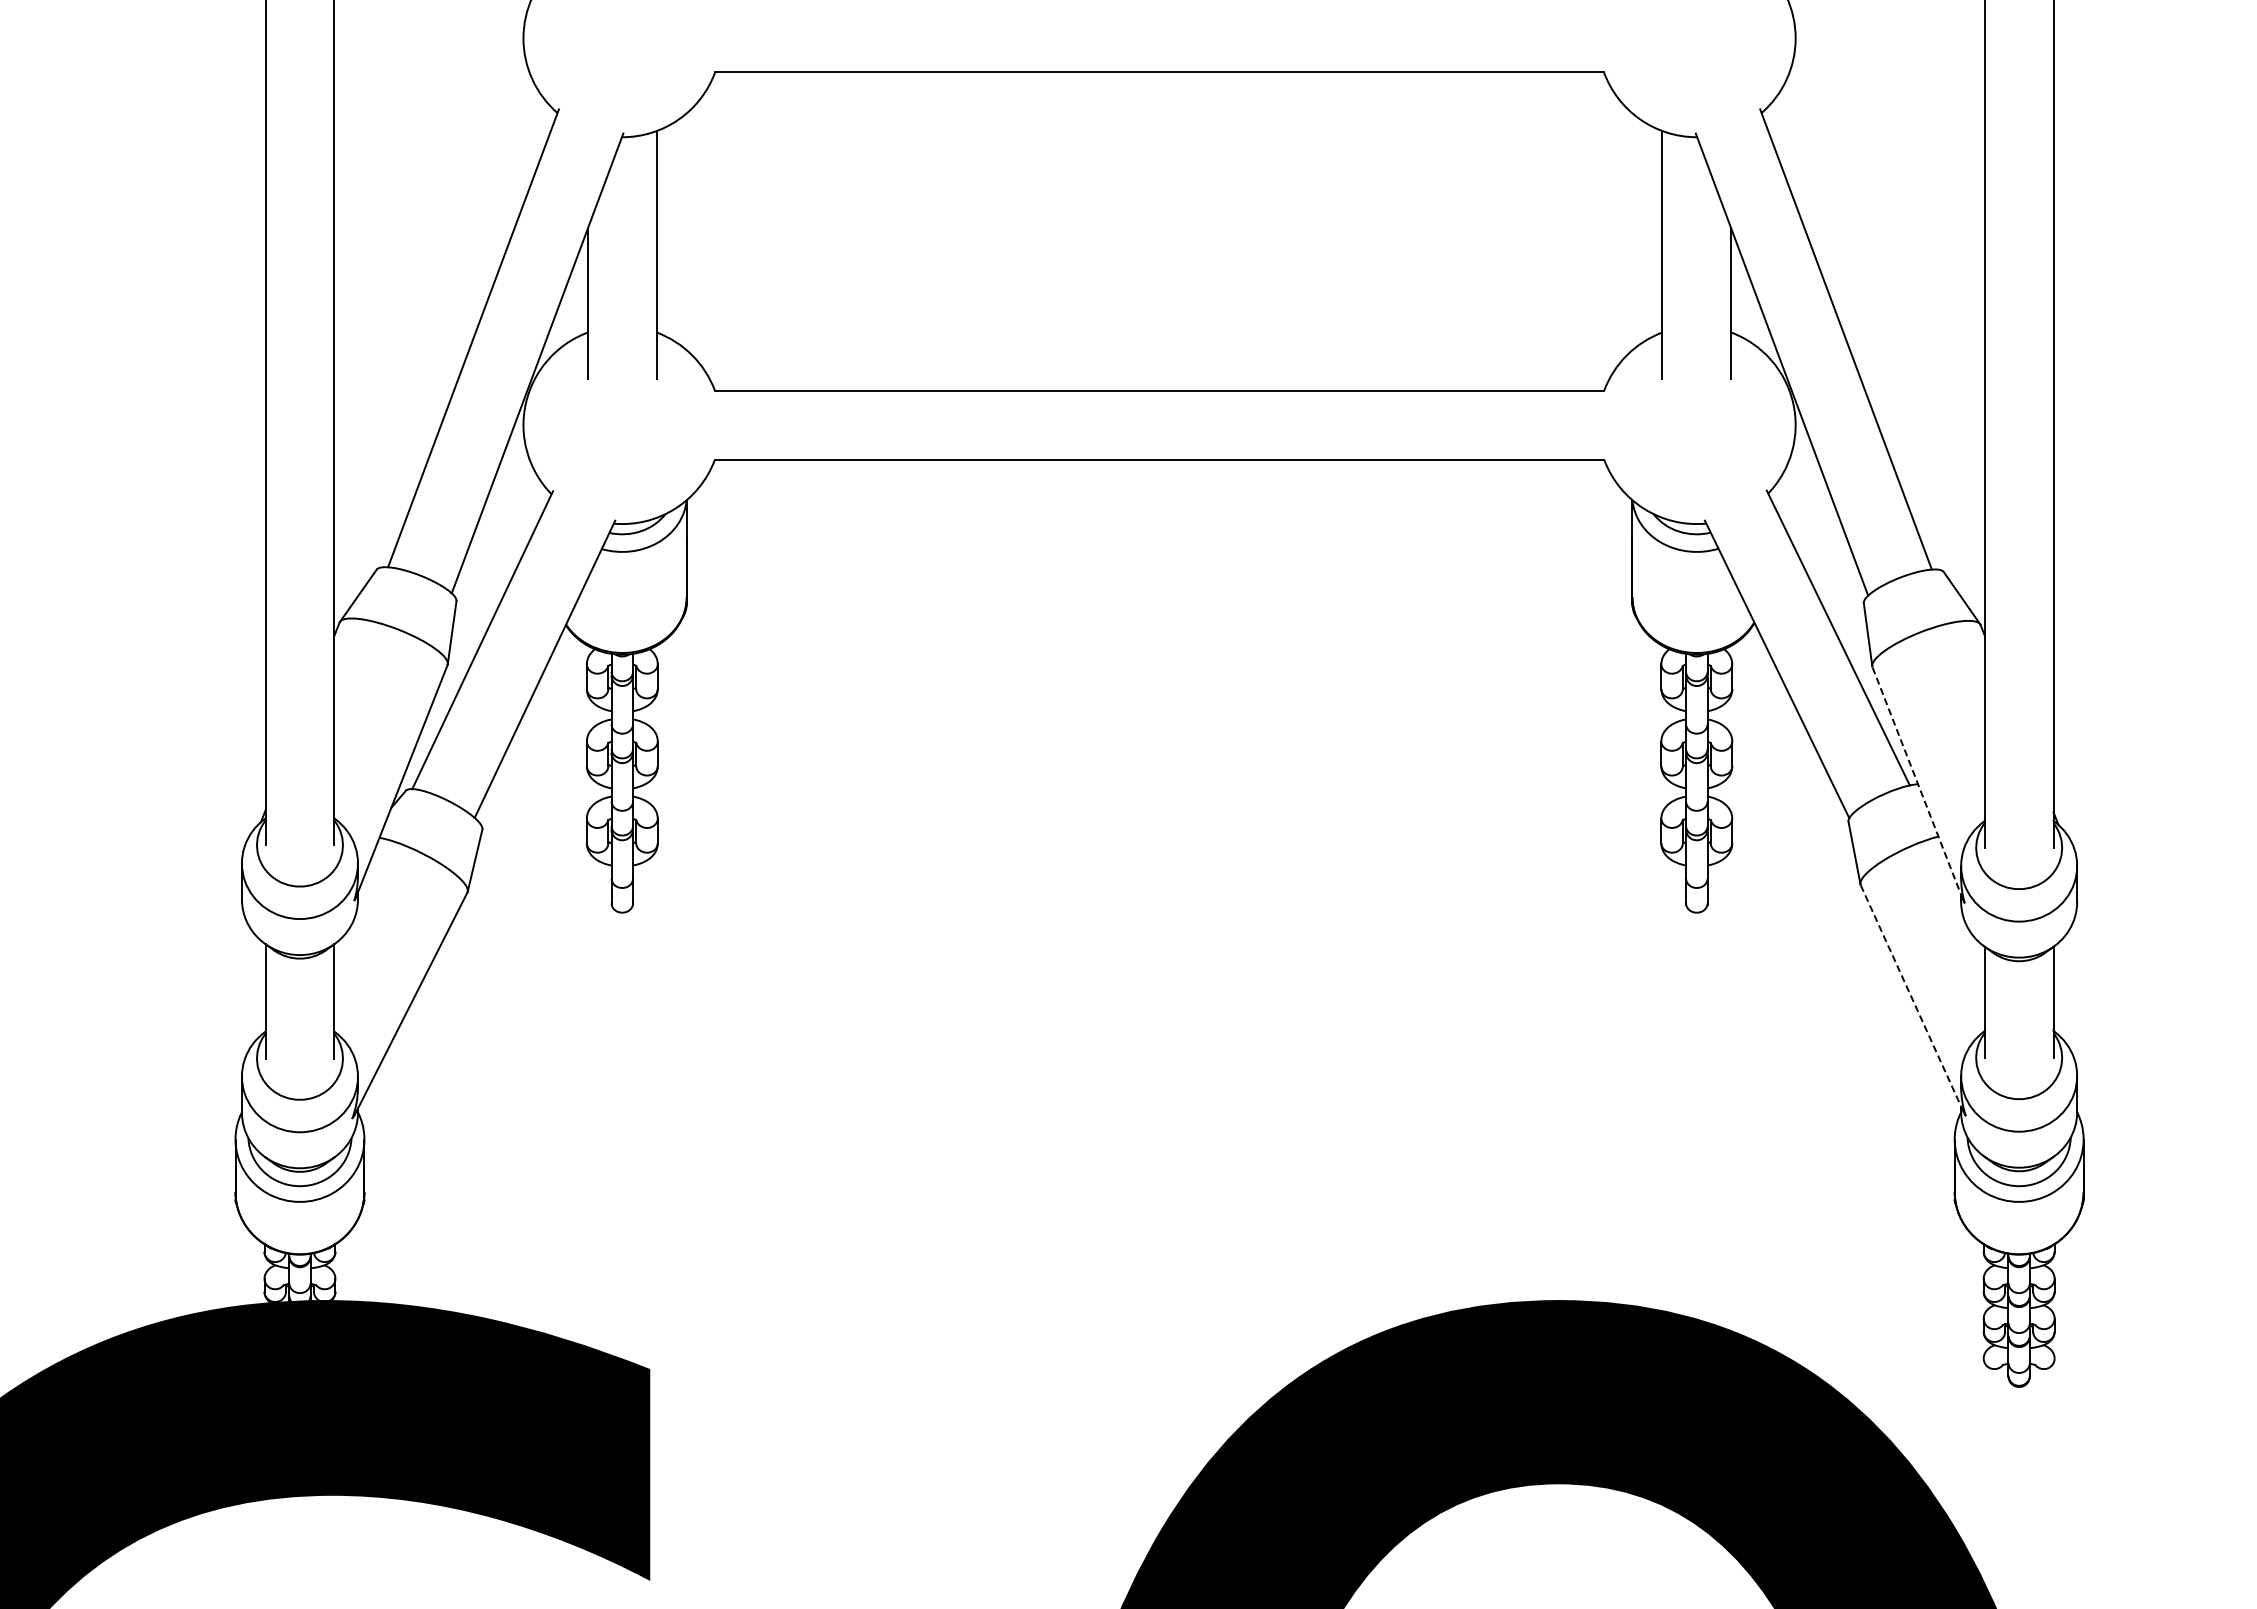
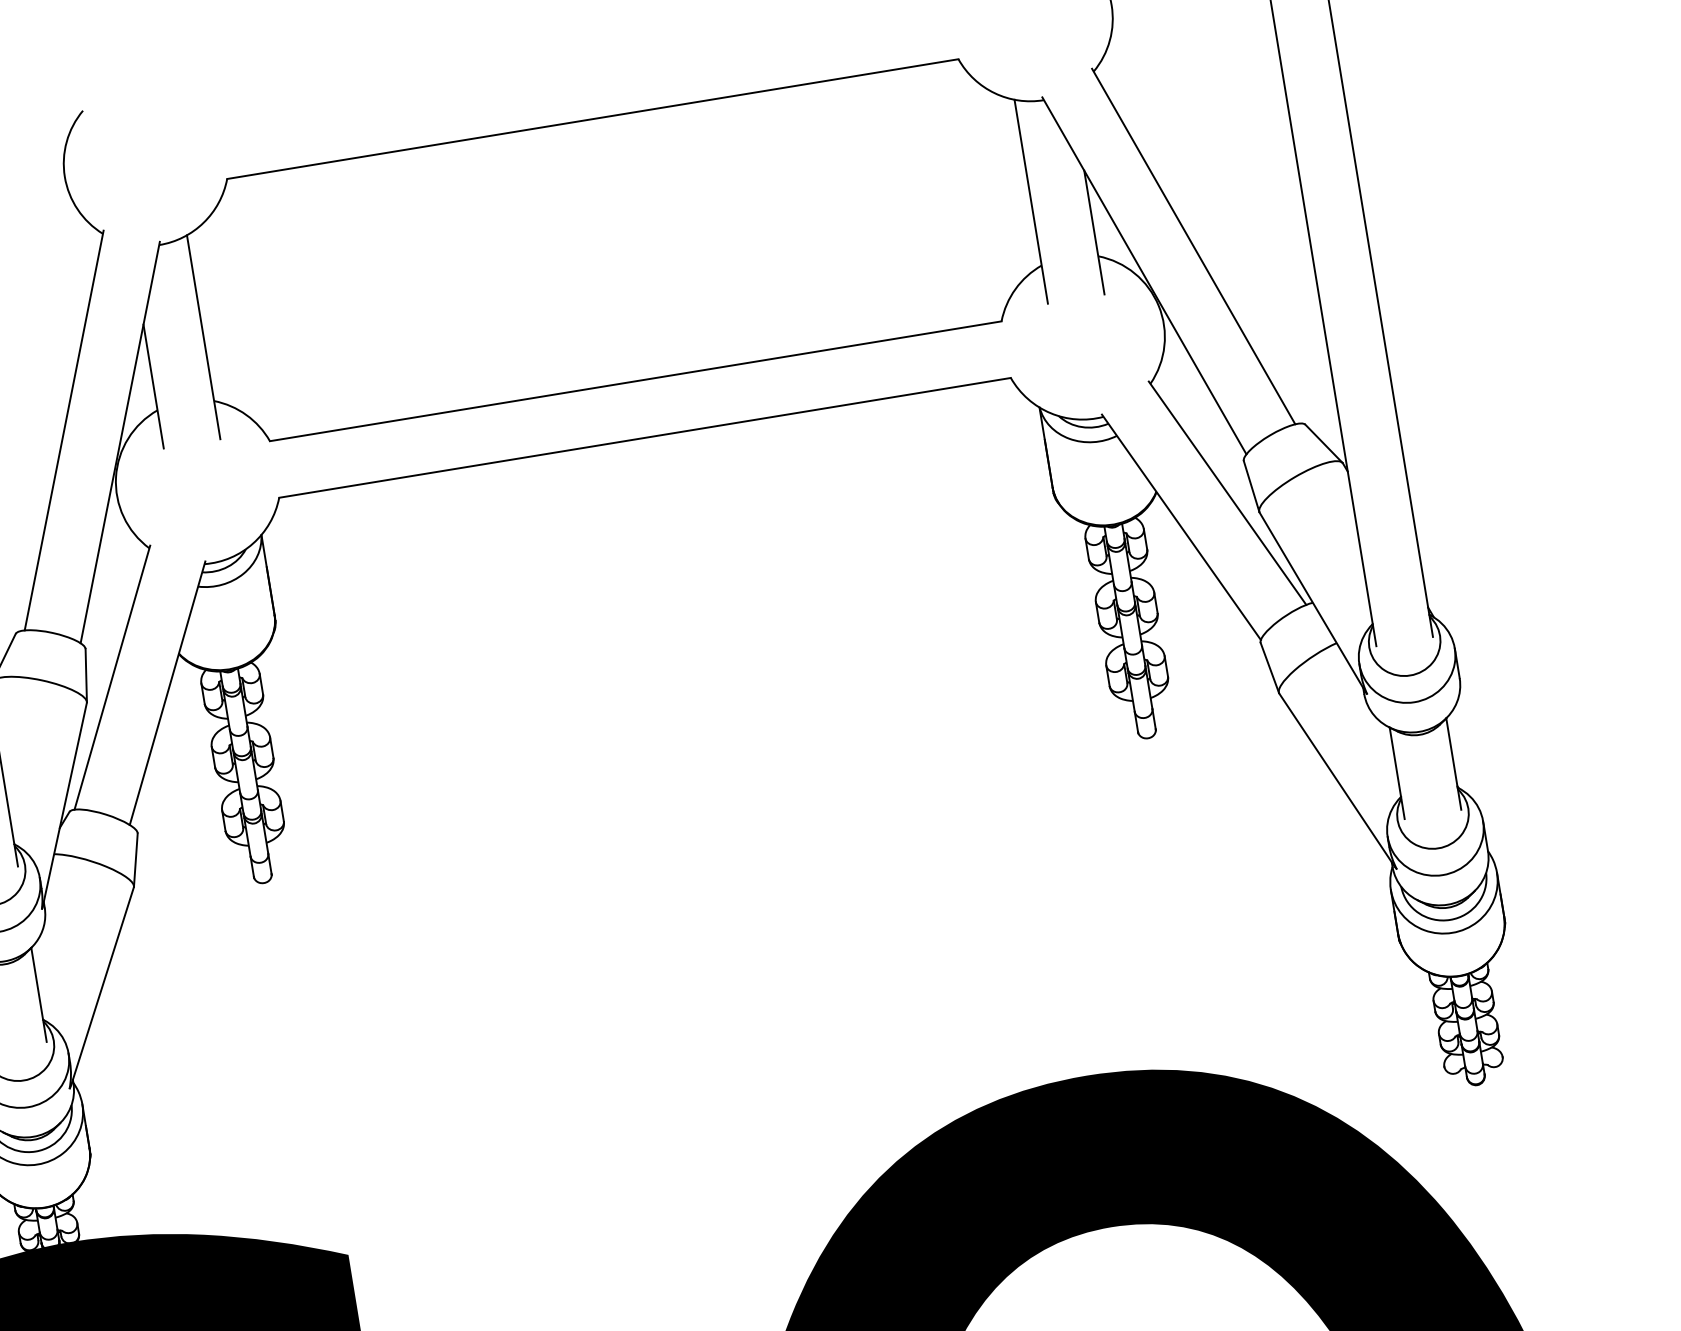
line: (1917, 783) -> (1312, 602), dashed -> solid
line: (1912, 998) -> (1337, 779), dashed -> solid

